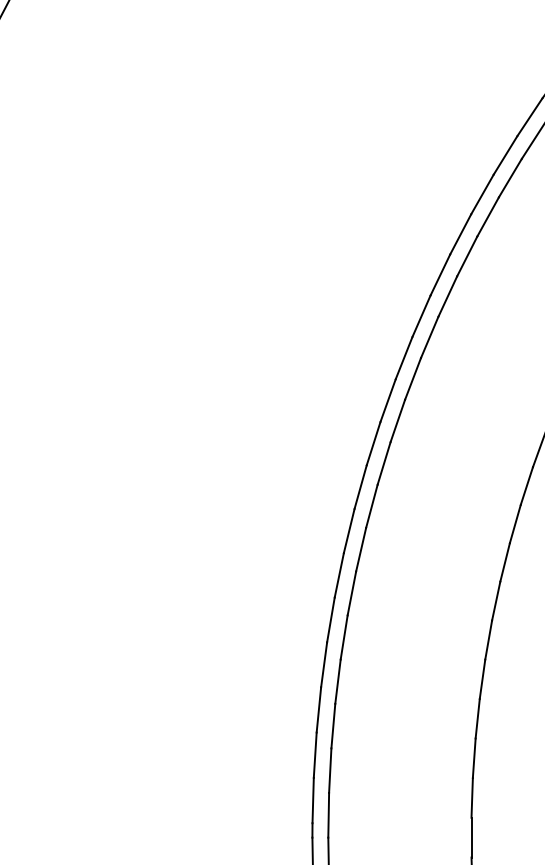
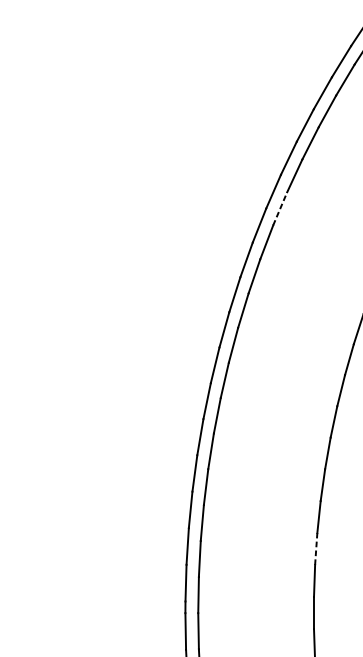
line: (429, 337) -> (280, 208), solid -> dashed
line: (474, 758) -> (316, 549), solid -> dashed

